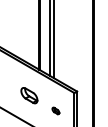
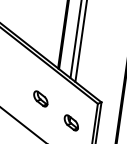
part: (28, 95) -> (39, 98), size x0.71
part: (55, 110) -> (71, 122), size x1.67

